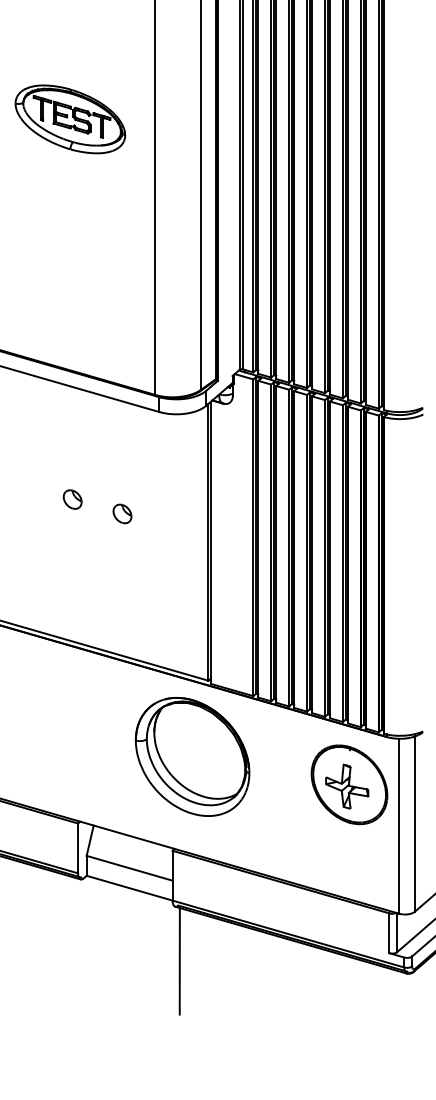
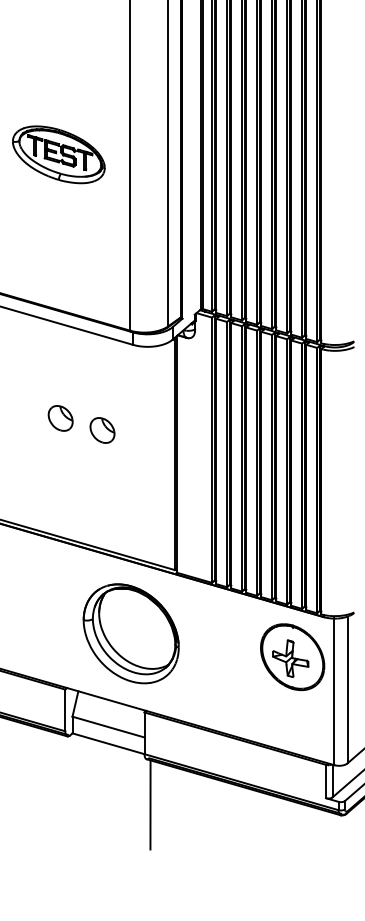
part: (69, 119) -> (58, 154), moved
part: (72, 498) -> (60, 417), size x1.6
part: (122, 512) -> (102, 429), size x1.6
part: (191, 756) -> (130, 633), moved

